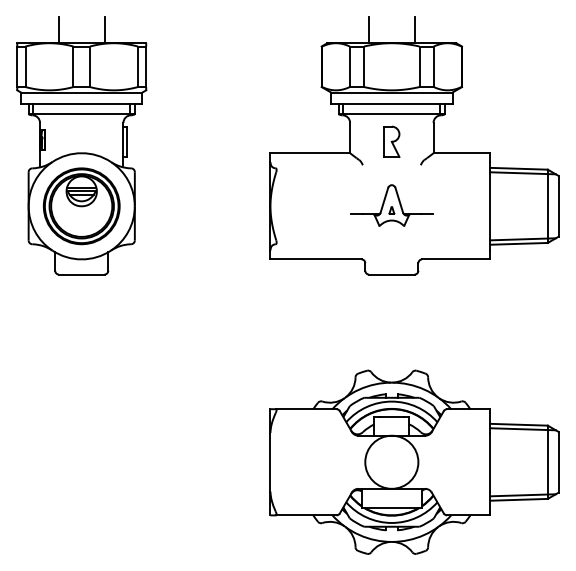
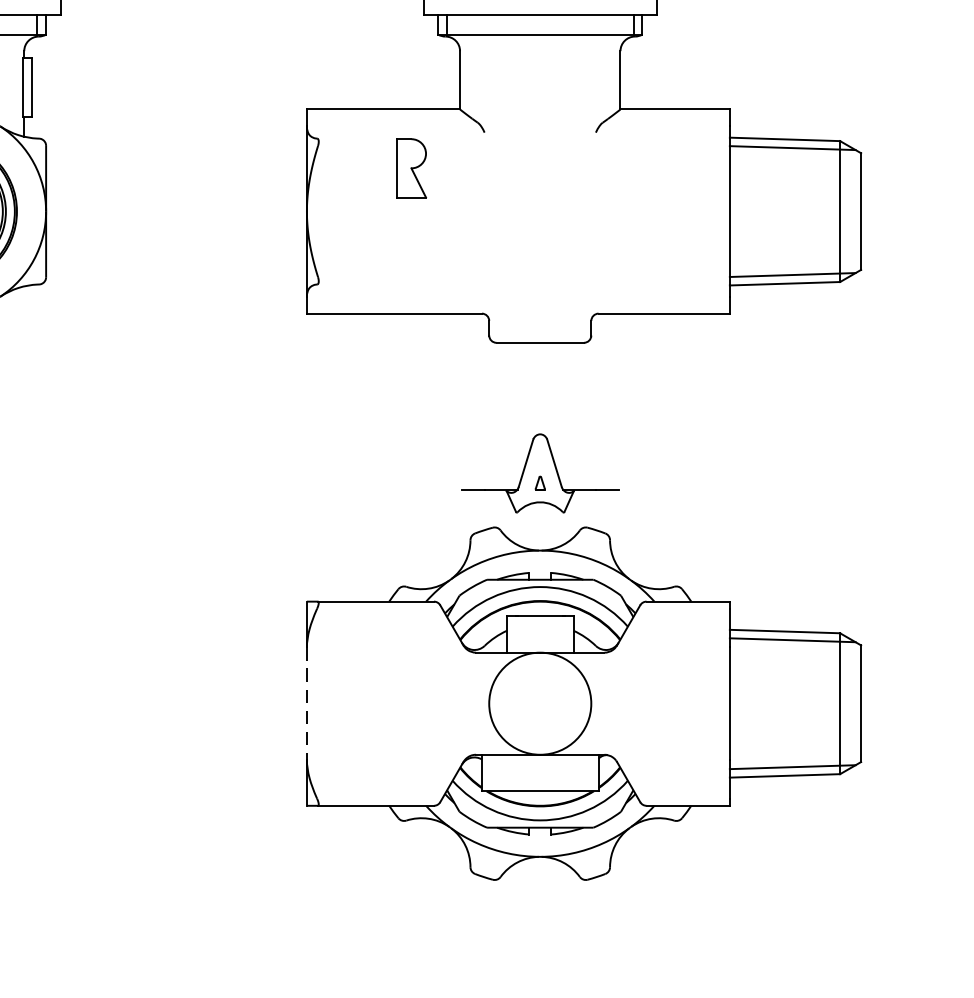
part: (391, 141) -> (410, 167), moved
part: (391, 205) -> (539, 473), moved
line: (270, 462) -> (306, 704), solid -> dashed

